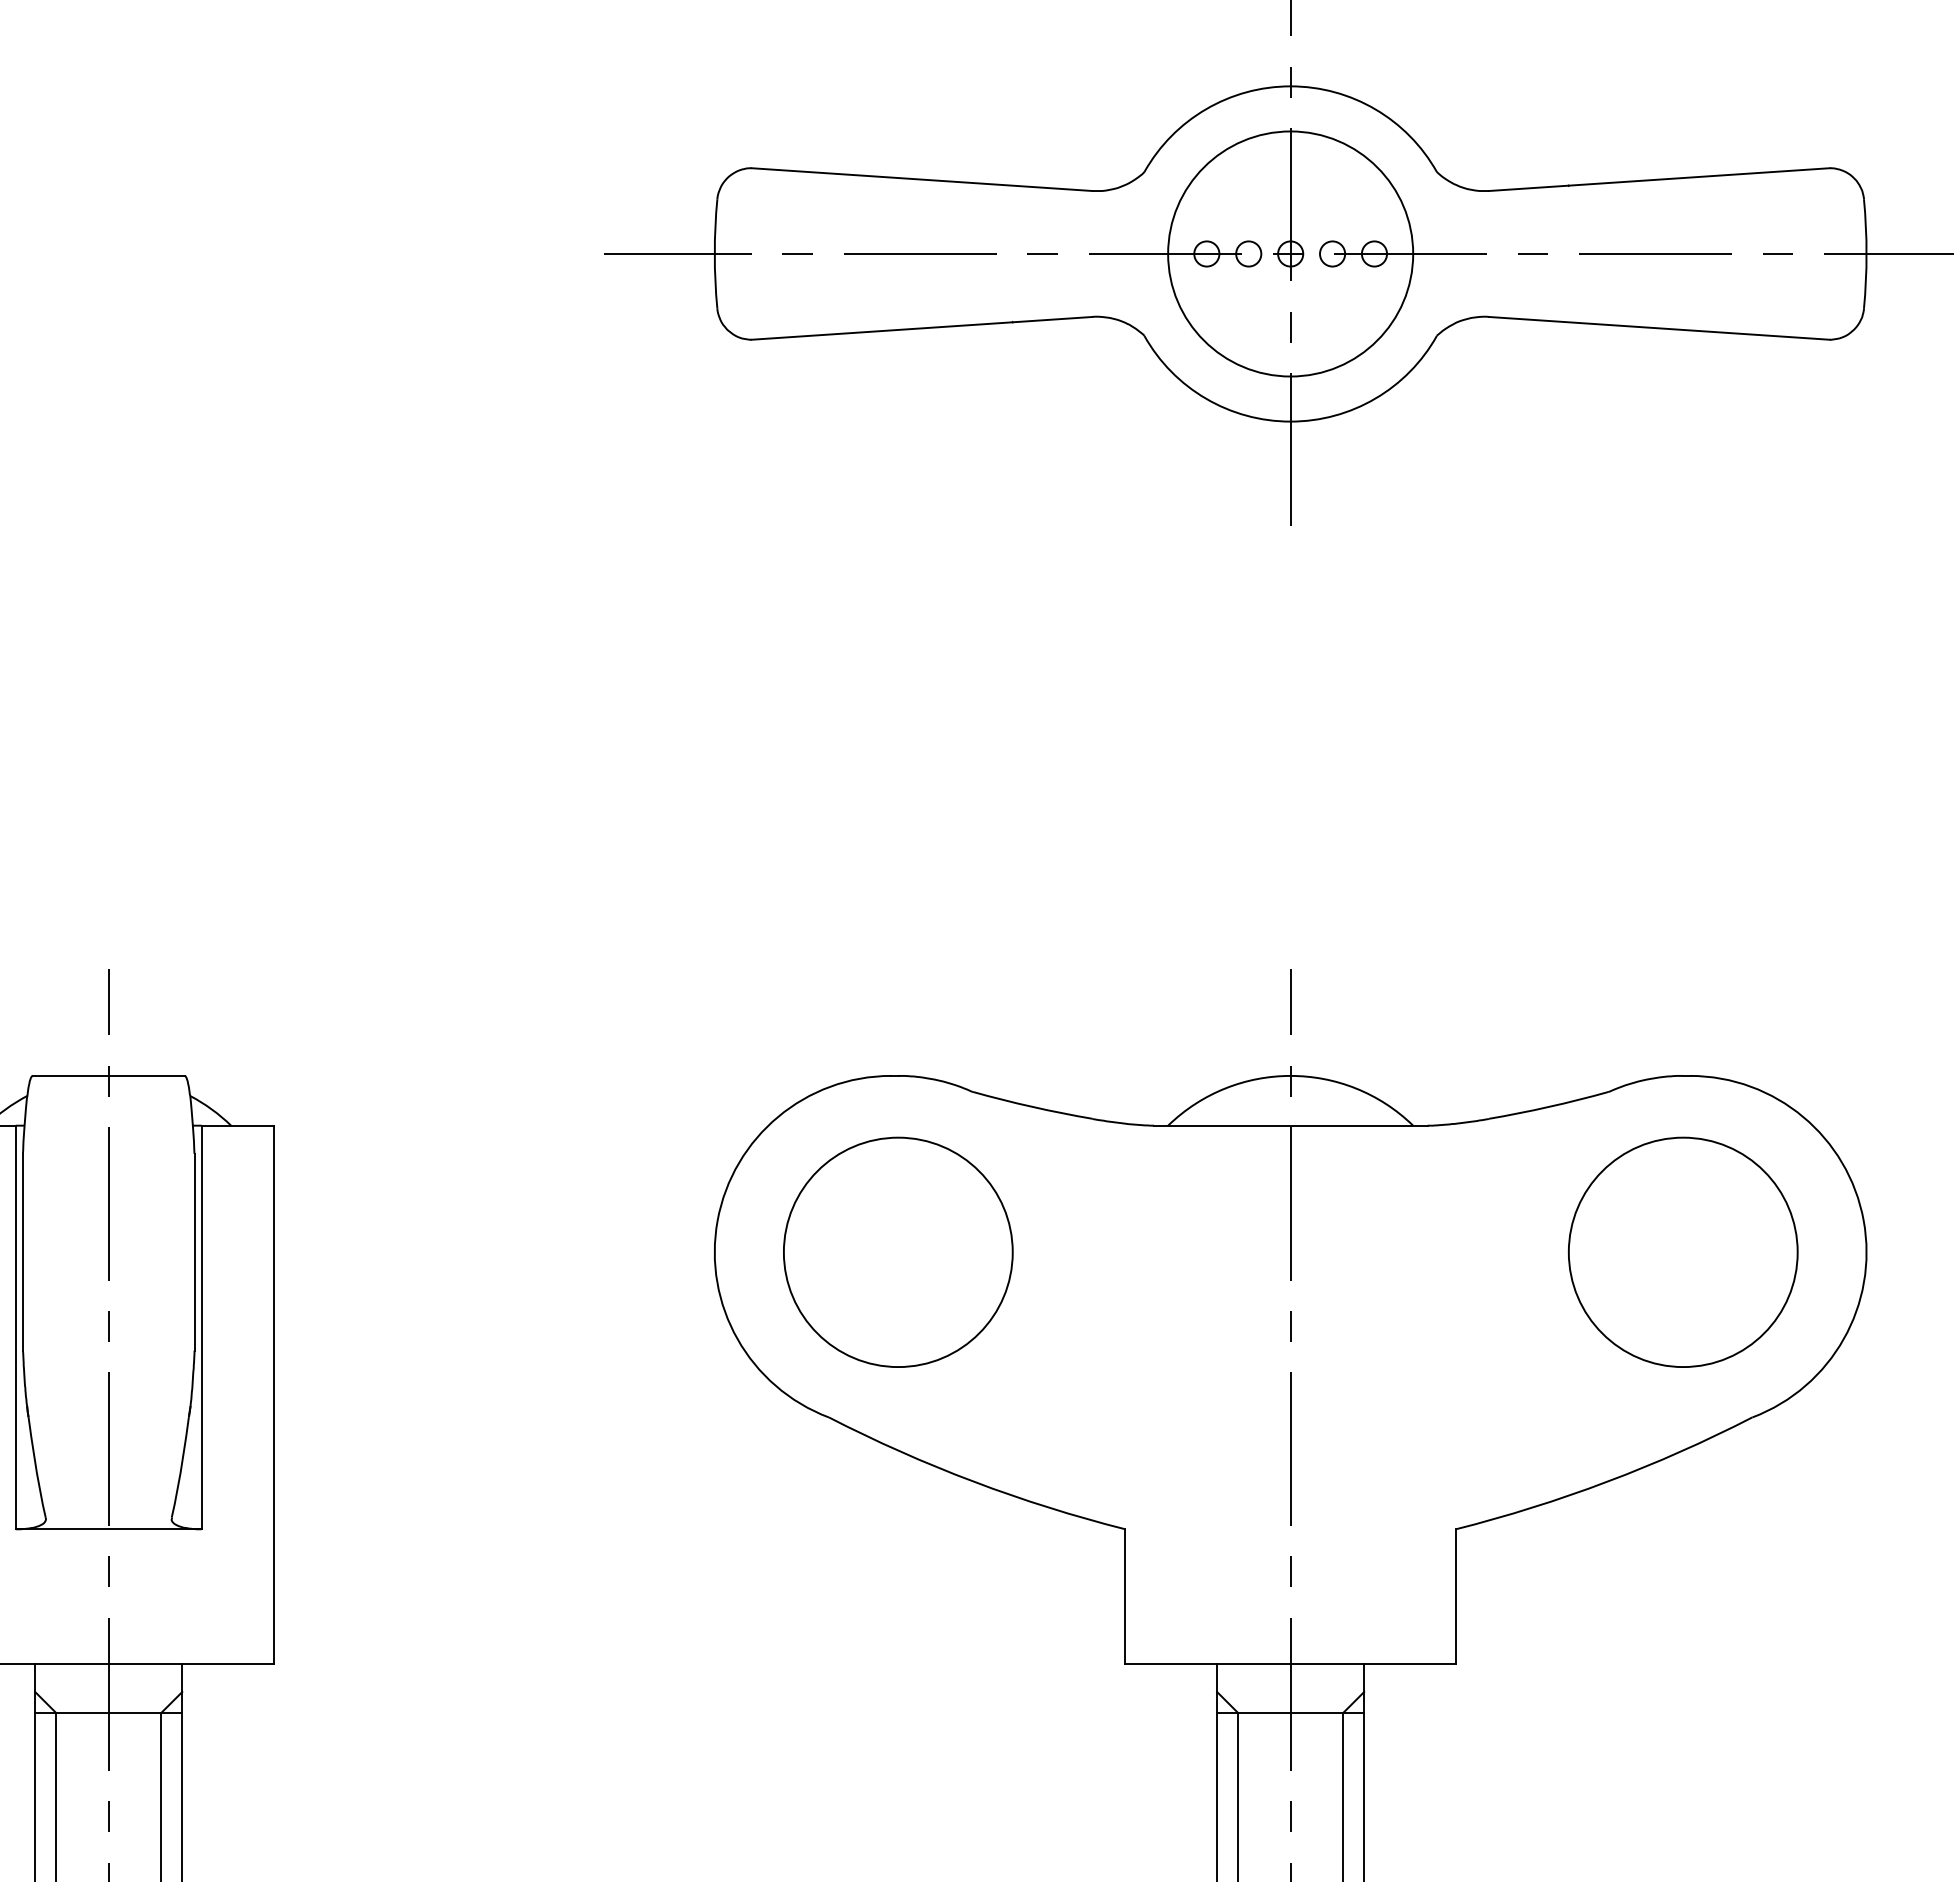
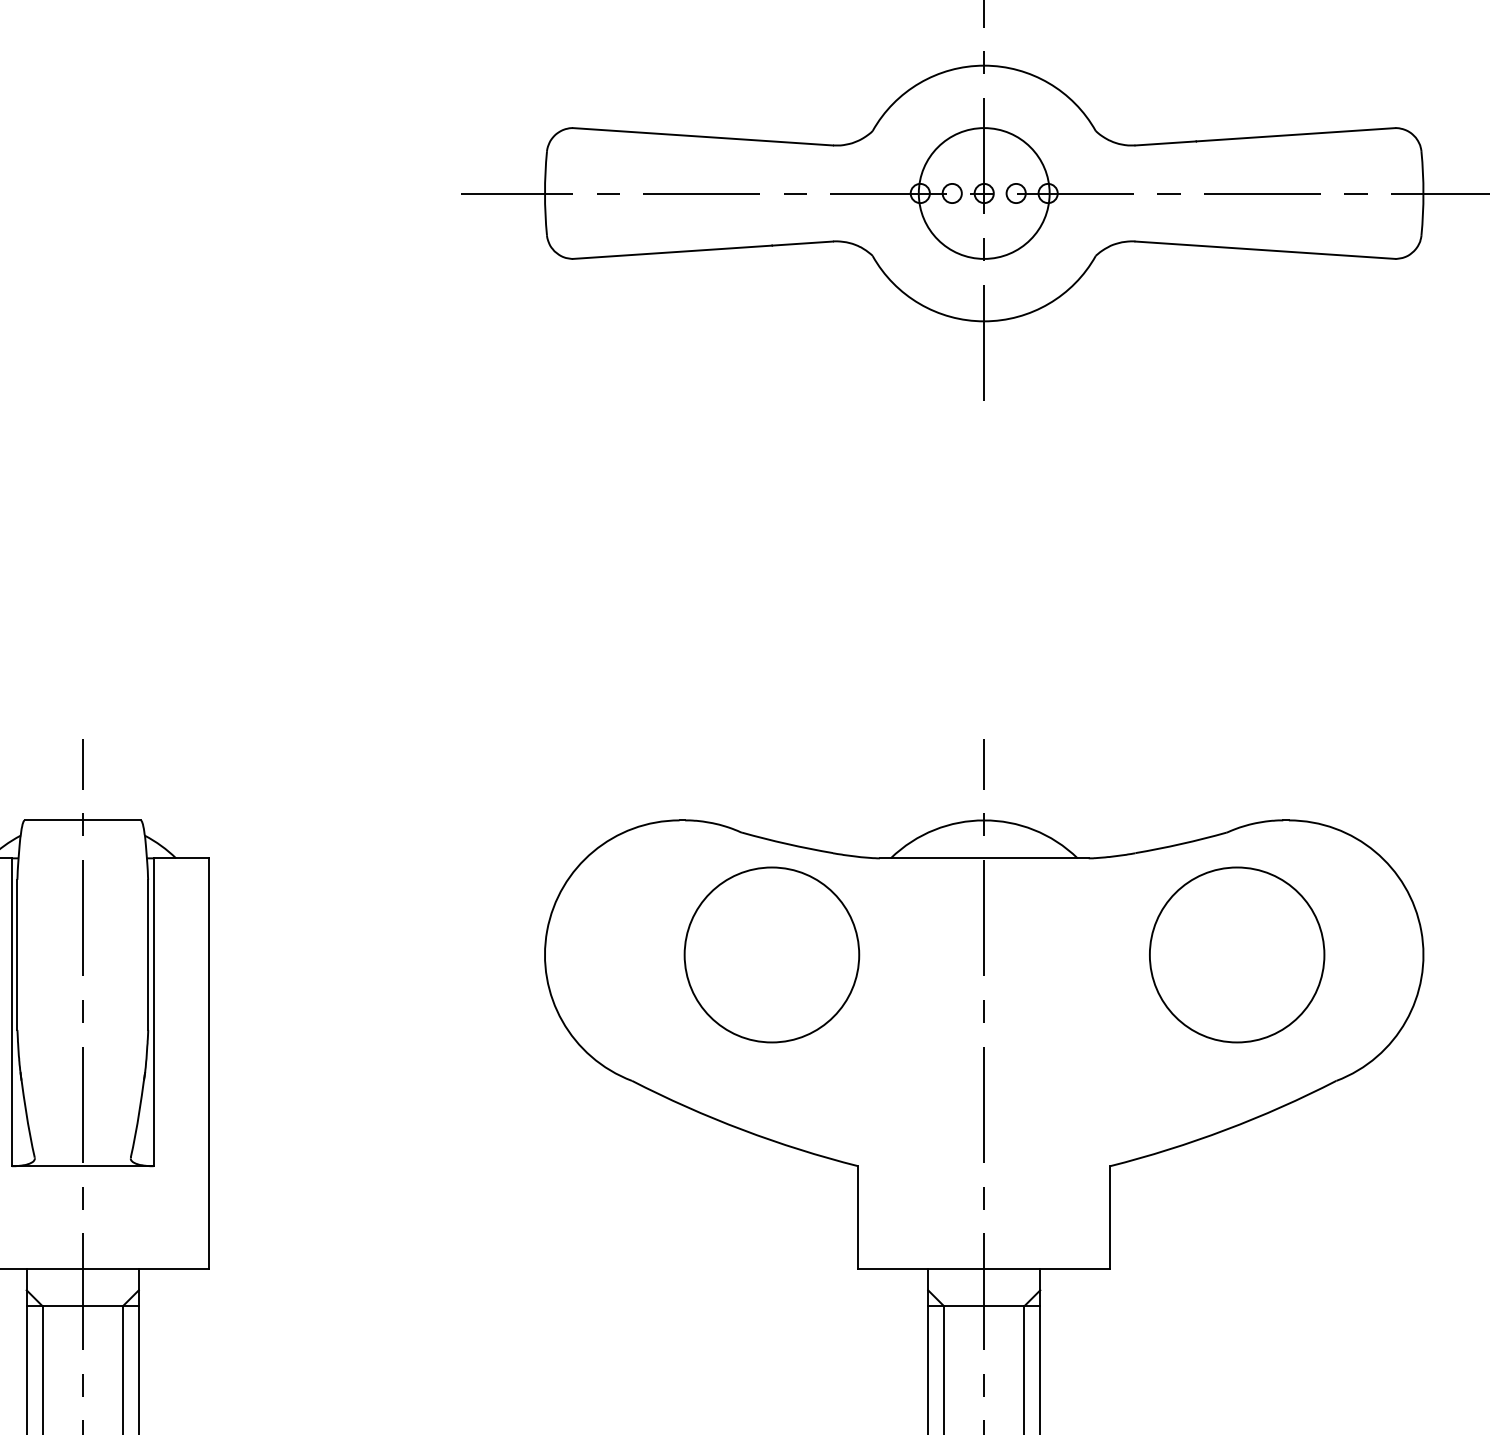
circle: (1290, 253) -> (984, 193), size x0.7
part: (898, 1251) -> (772, 954), moved
part: (1682, 1251) -> (1236, 954), moved

